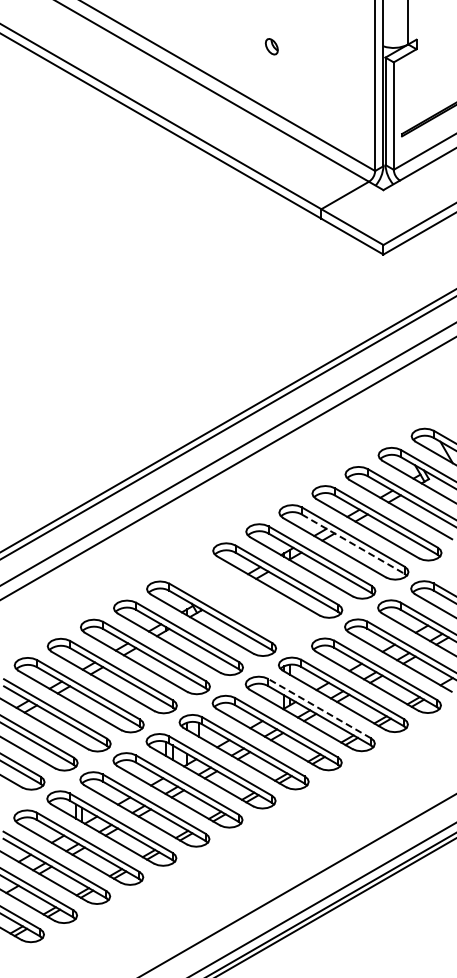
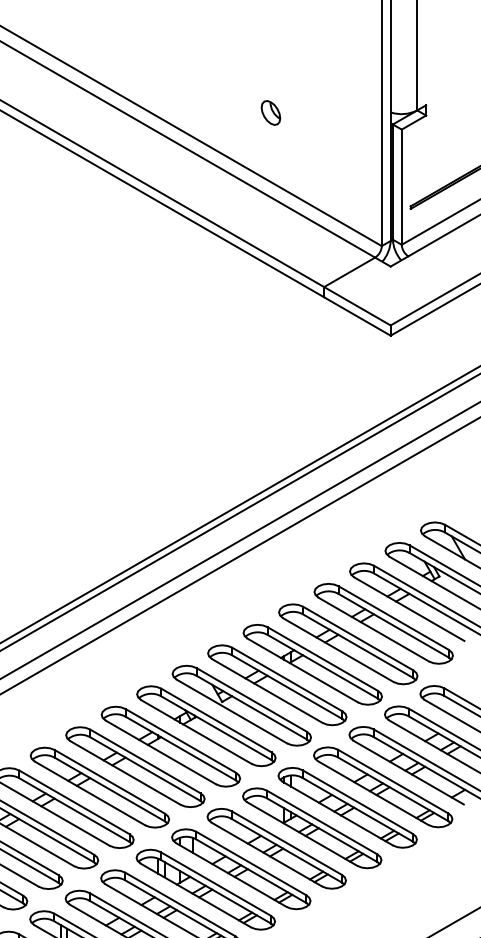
part: (271, 46) -> (270, 112), size x1.43
line: (353, 544) -> (358, 646), dashed -> solid
part: (244, 599) -> (241, 705), added
line: (319, 708) -> (322, 822), dashed -> solid

